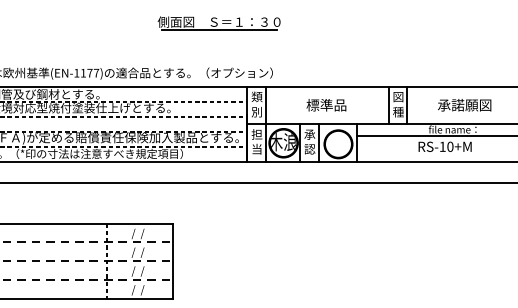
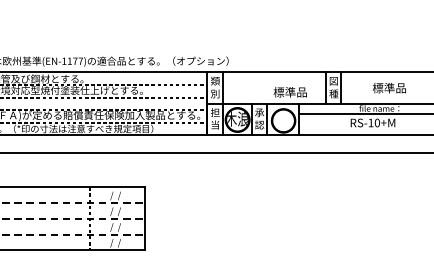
part: (218, 23) -> (183, 19), removed
text: (326, 105) -> (290, 92), moved
text: (464, 105) -> (389, 88), 承諾願図 -> 標準品

